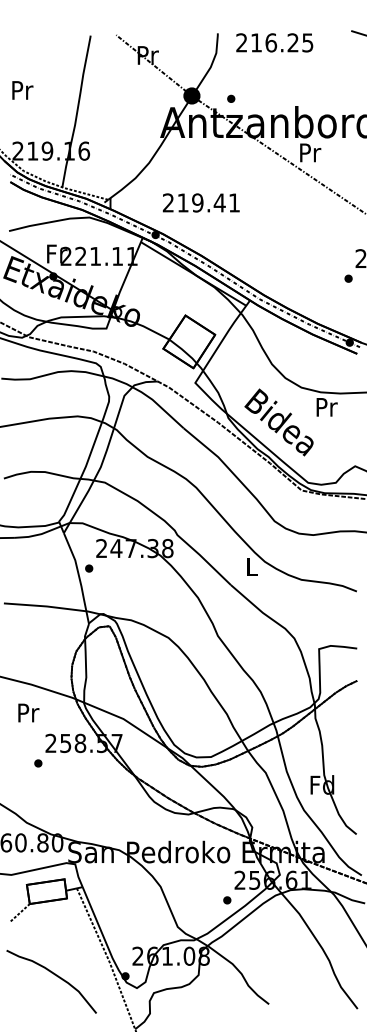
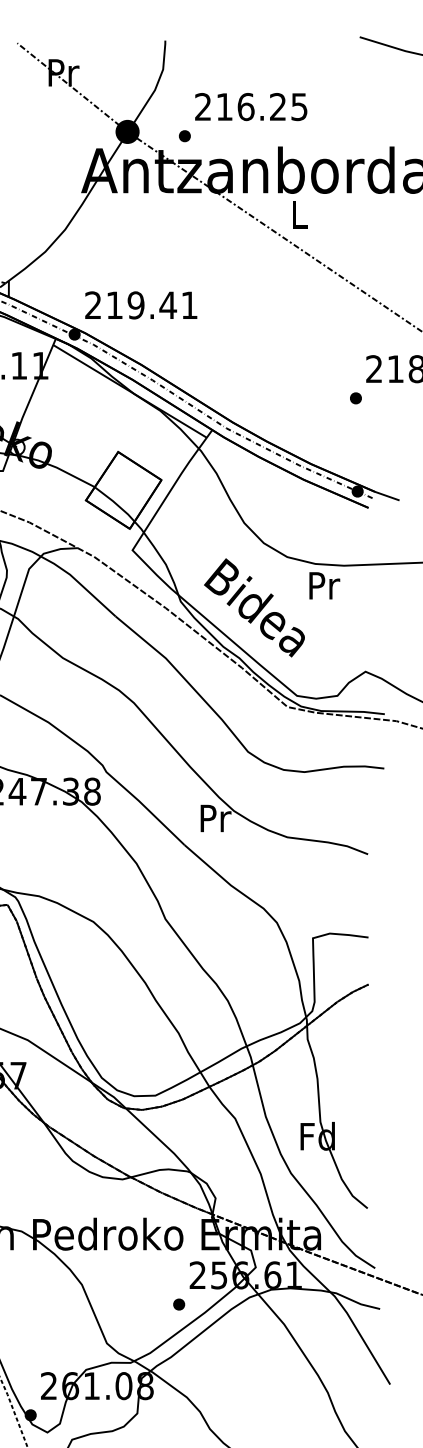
text: (274, 42) -> (250, 106), moved
text: (310, 152) -> (300, 214), Pr -> L
text: (200, 202) -> (140, 304), moved
text: (252, 566) -> (215, 817), L -> Pr

